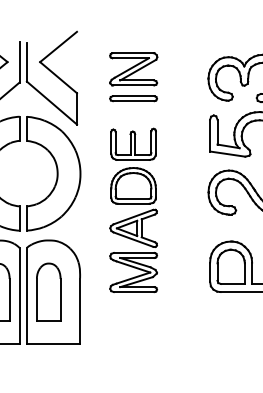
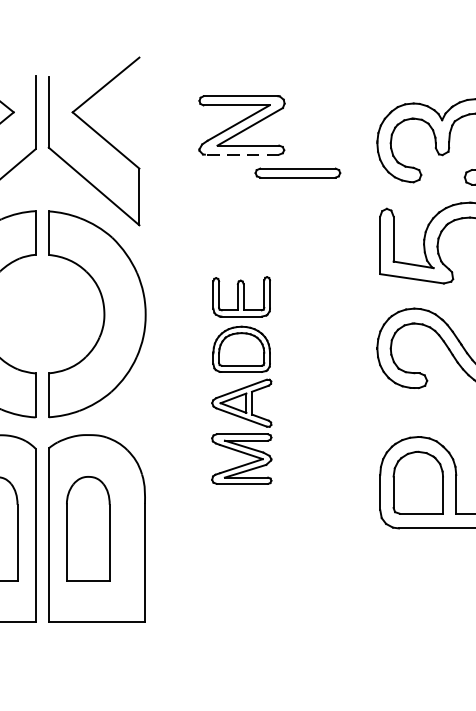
line: (133, 85) -> (241, 154), solid -> dashed
part: (133, 98) -> (297, 172), moved
part: (133, 209) -> (241, 379), size x0.7

